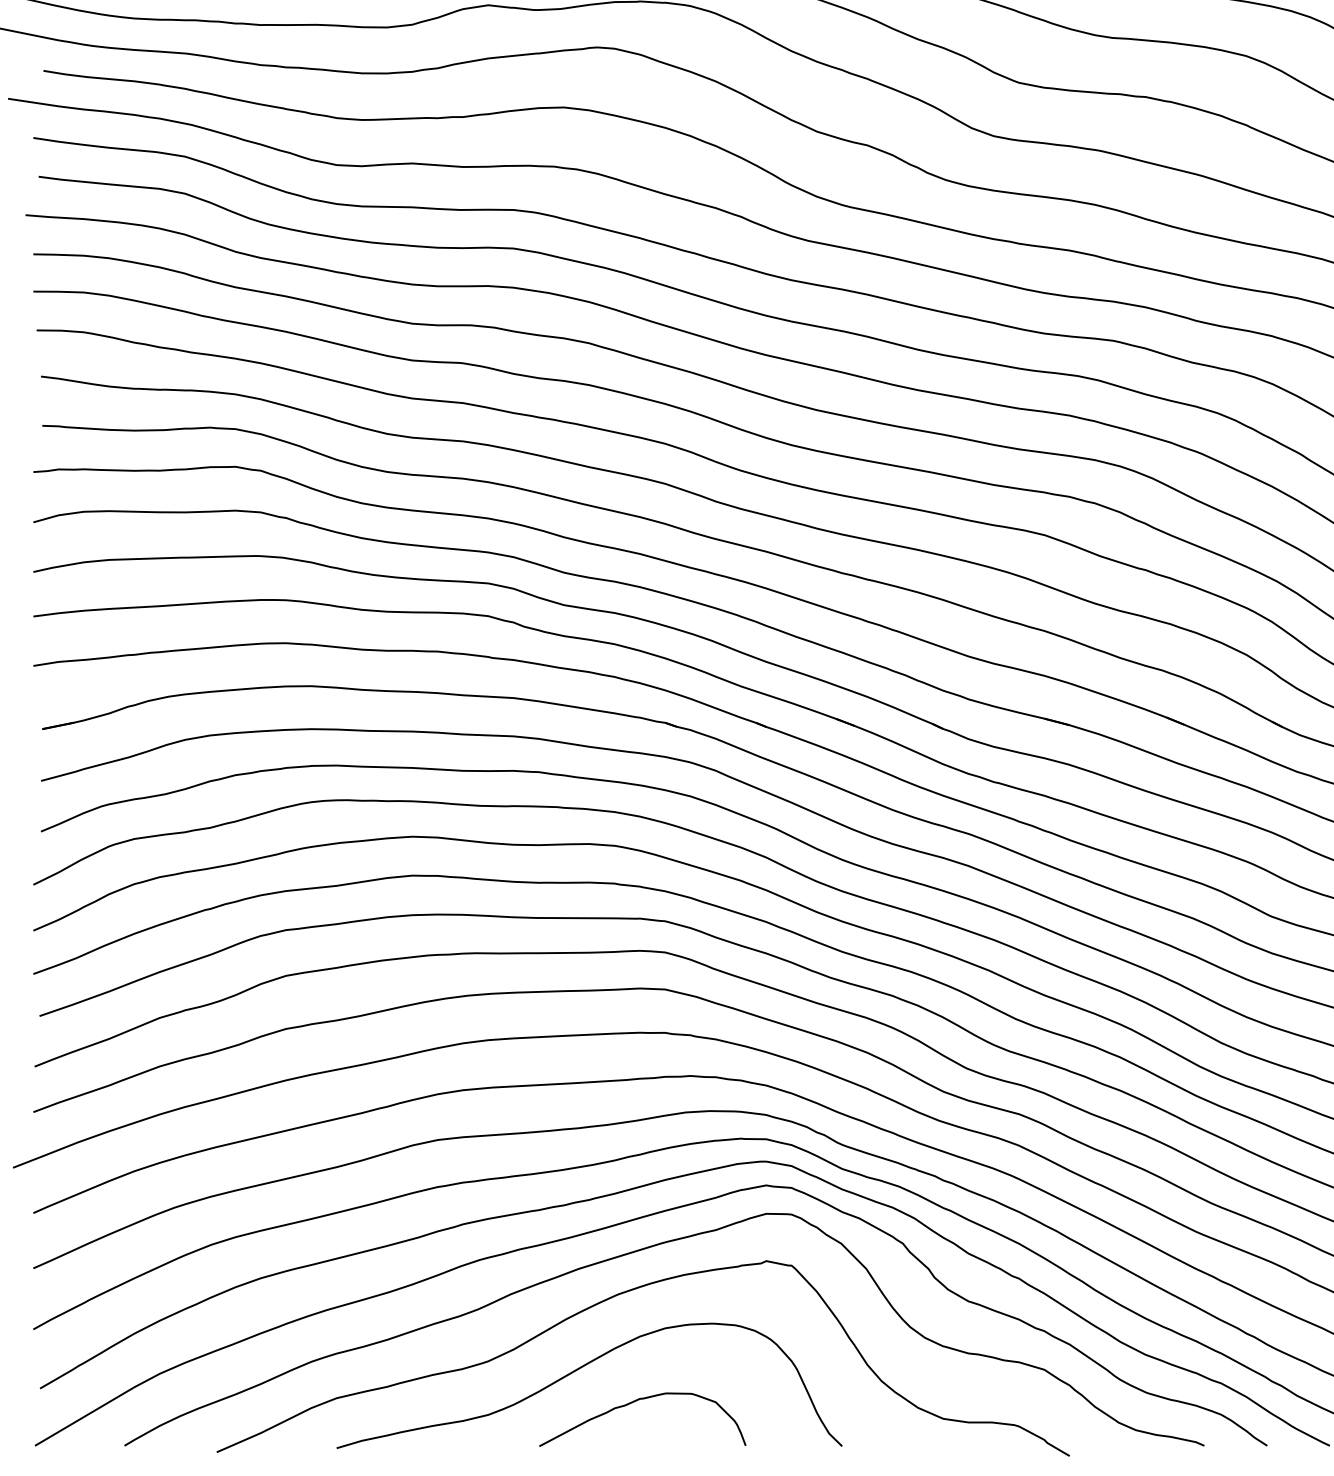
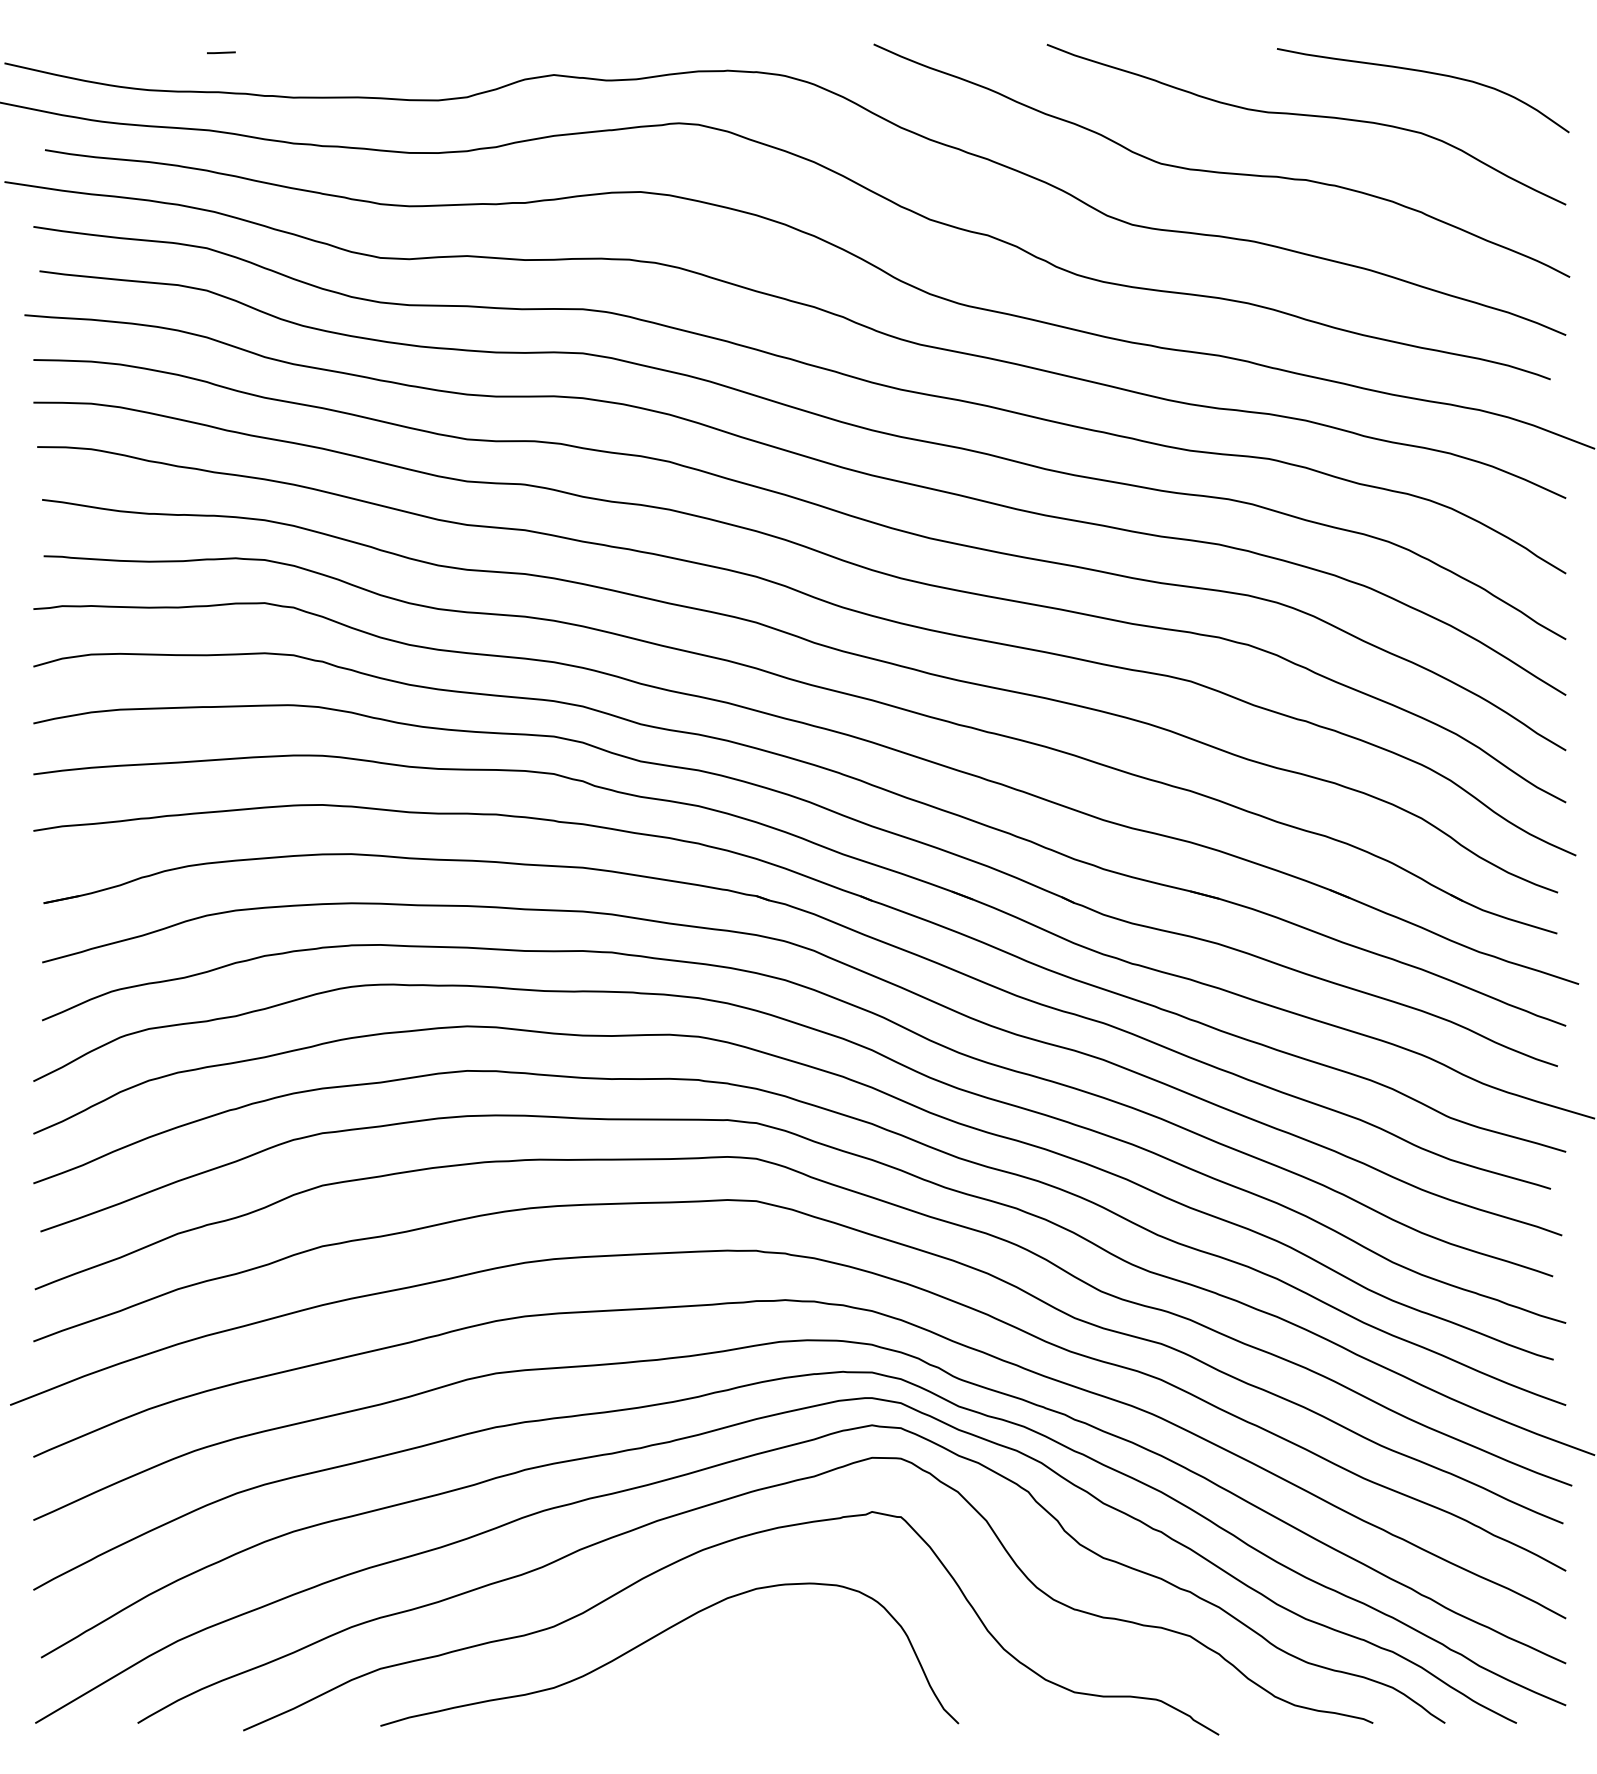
curve: (634, 1402) -> (721, 1673), removed

